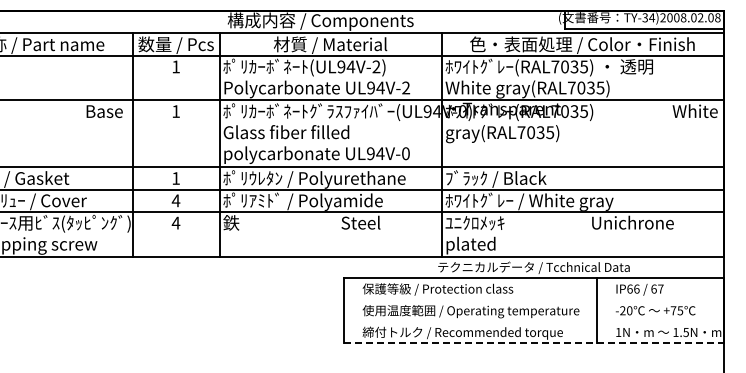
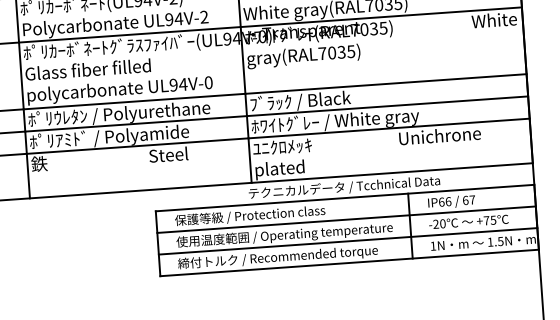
line: (533, 299) -> (346, 219), added
line: (533, 321) -> (347, 241), added
line: (533, 343) -> (349, 263), dashed -> solid

